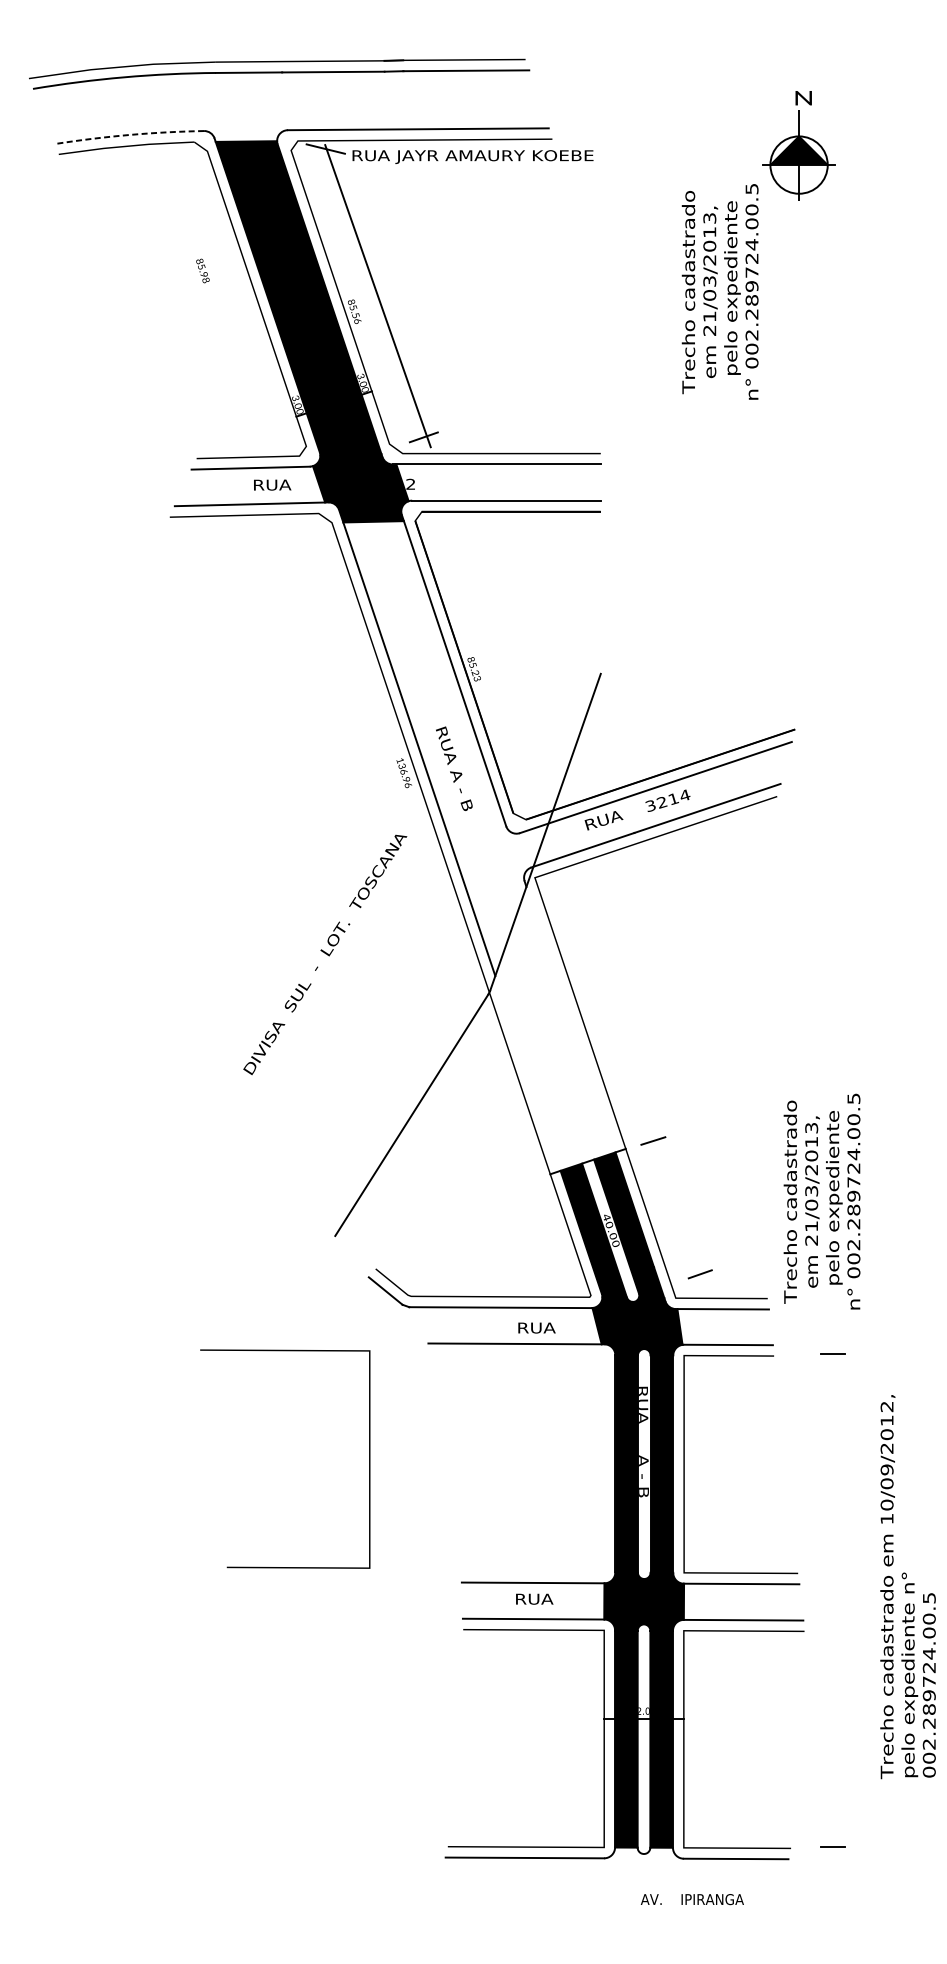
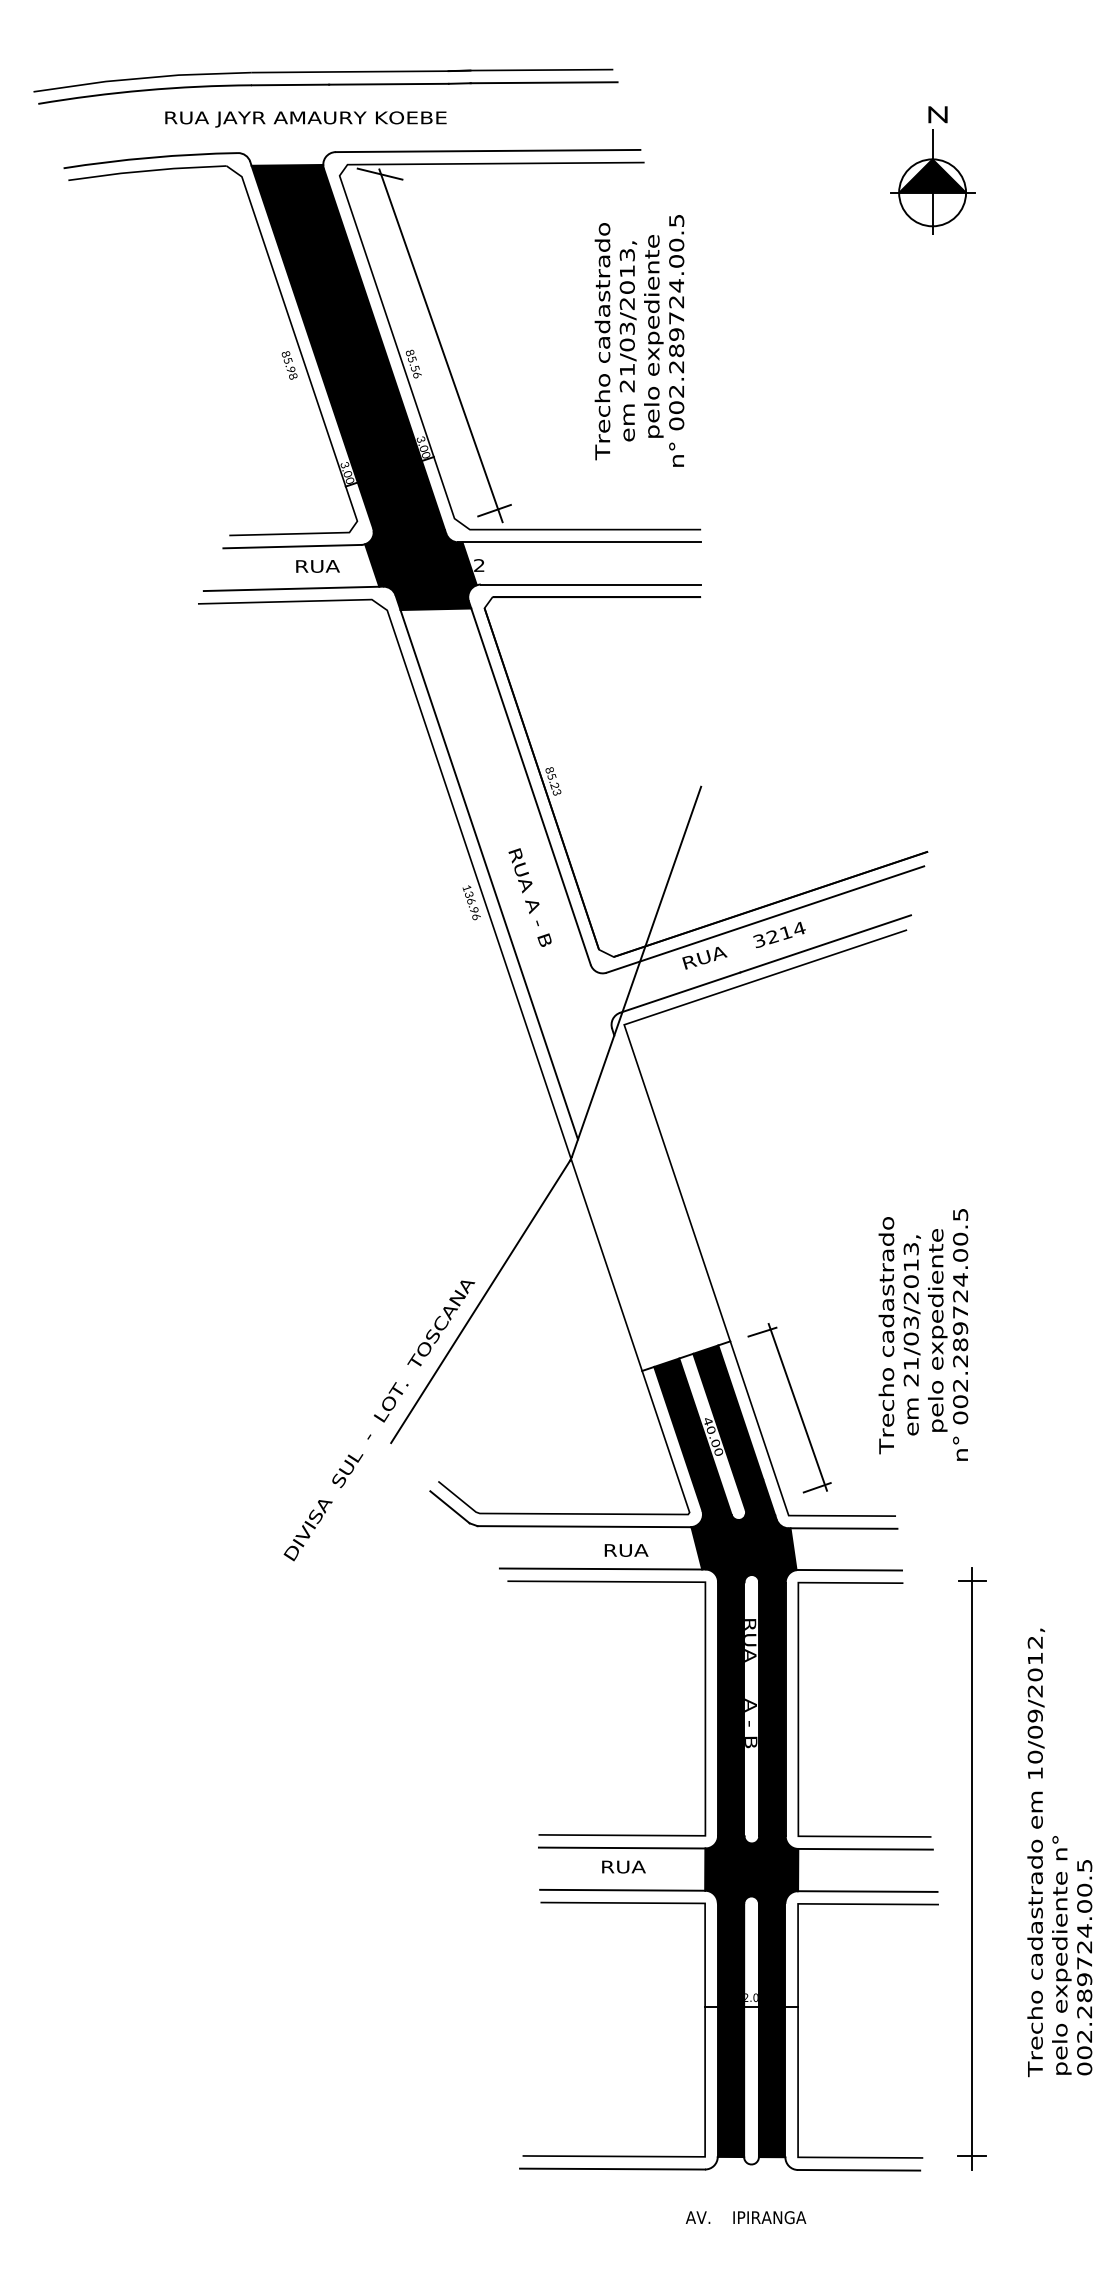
arc: (129, 134) -> (150, 157), dashed -> solid
text: (472, 157) -> (305, 119), moved
text: (202, 271) -> (289, 365), moved
text: (720, 291) -> (639, 340), moved
text: (325, 954) -> (379, 1420), moved
text: (822, 1201) -> (923, 1334), moved
line: (683, 1204) -> (797, 1406), added
line: (368, 1459) -> (704, 1708), moved
line: (833, 1600) -> (972, 1868), added
text: (691, 1899) -> (745, 2217), moved

